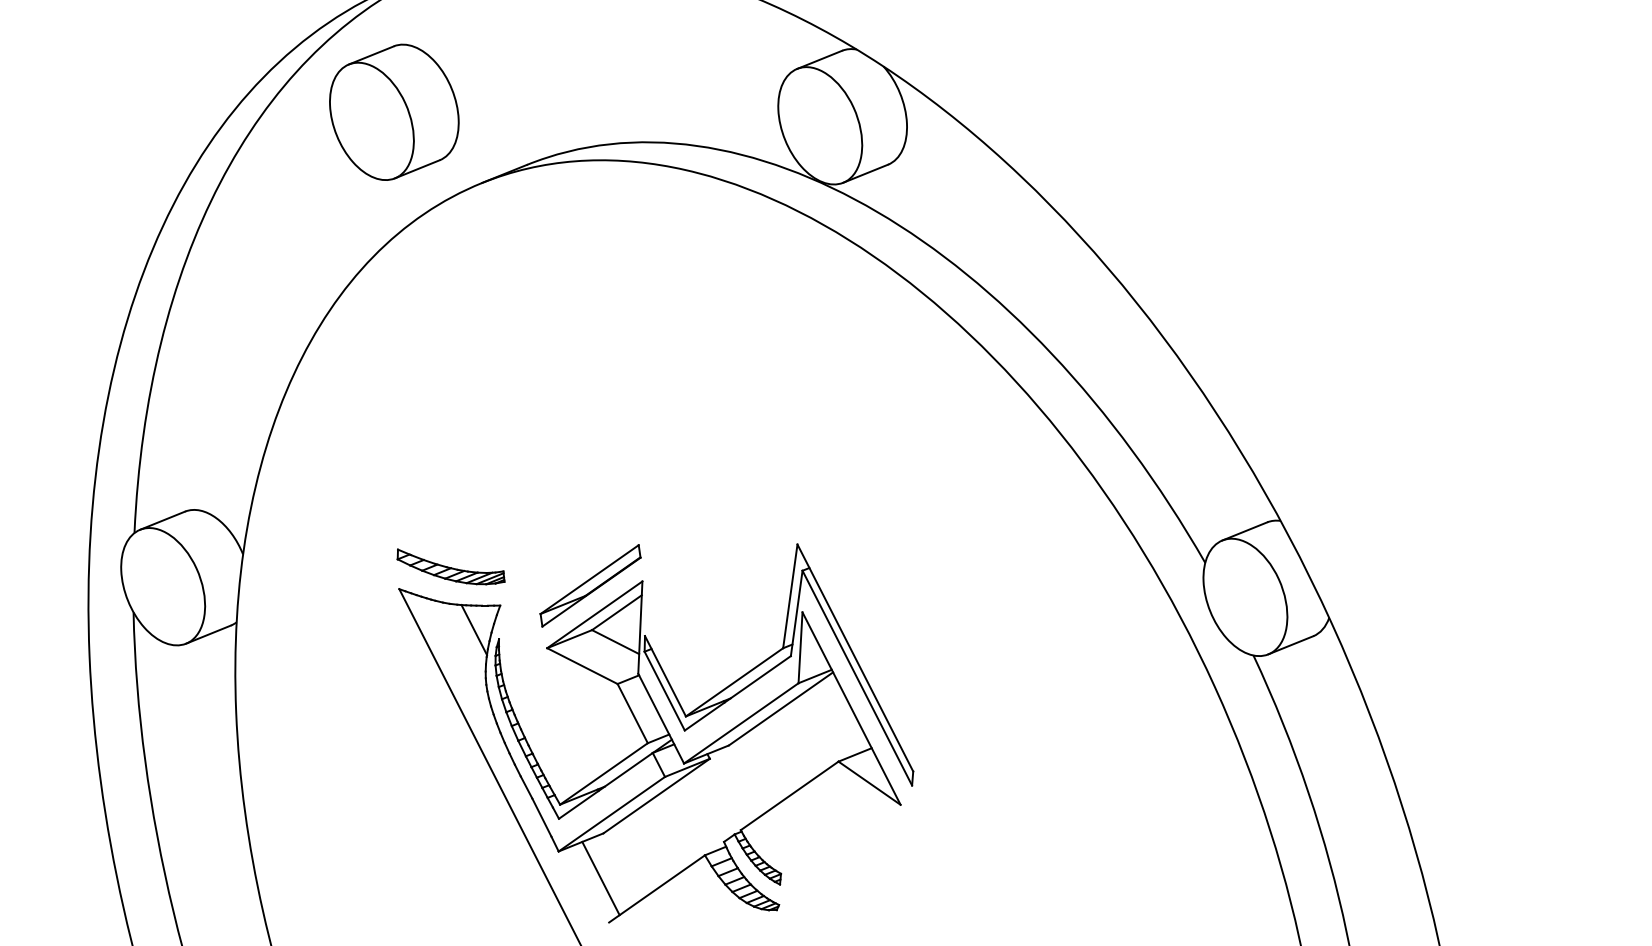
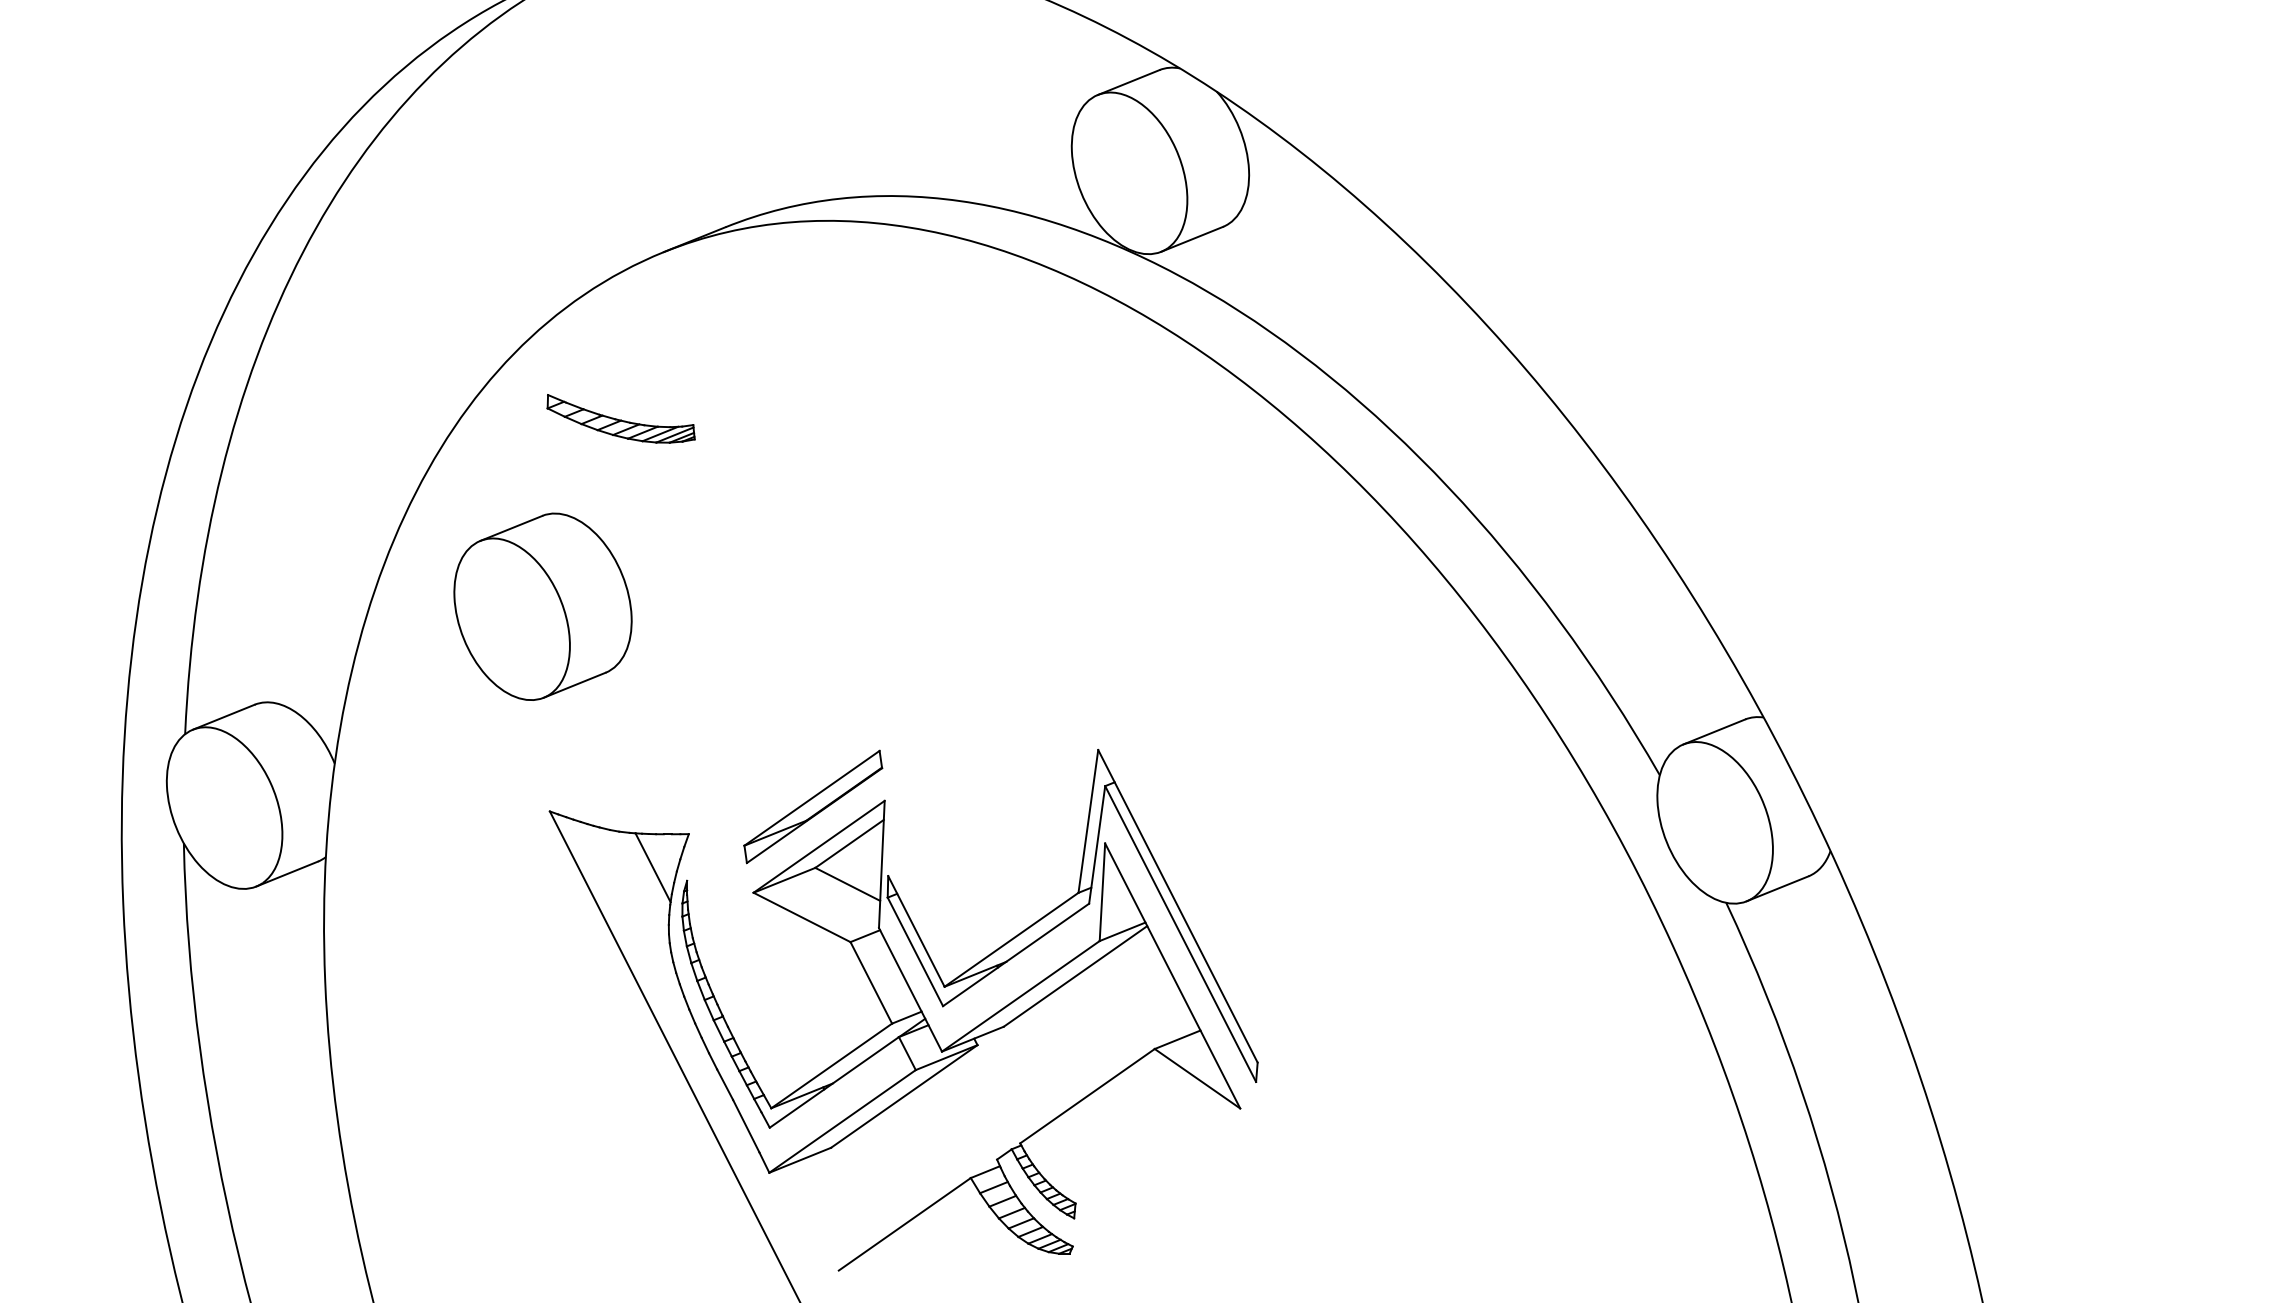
part: (393, 112) -> (542, 606), moved
part: (450, 566) -> (620, 418), moved
line: (600, 878) -> (827, 1209), removed

